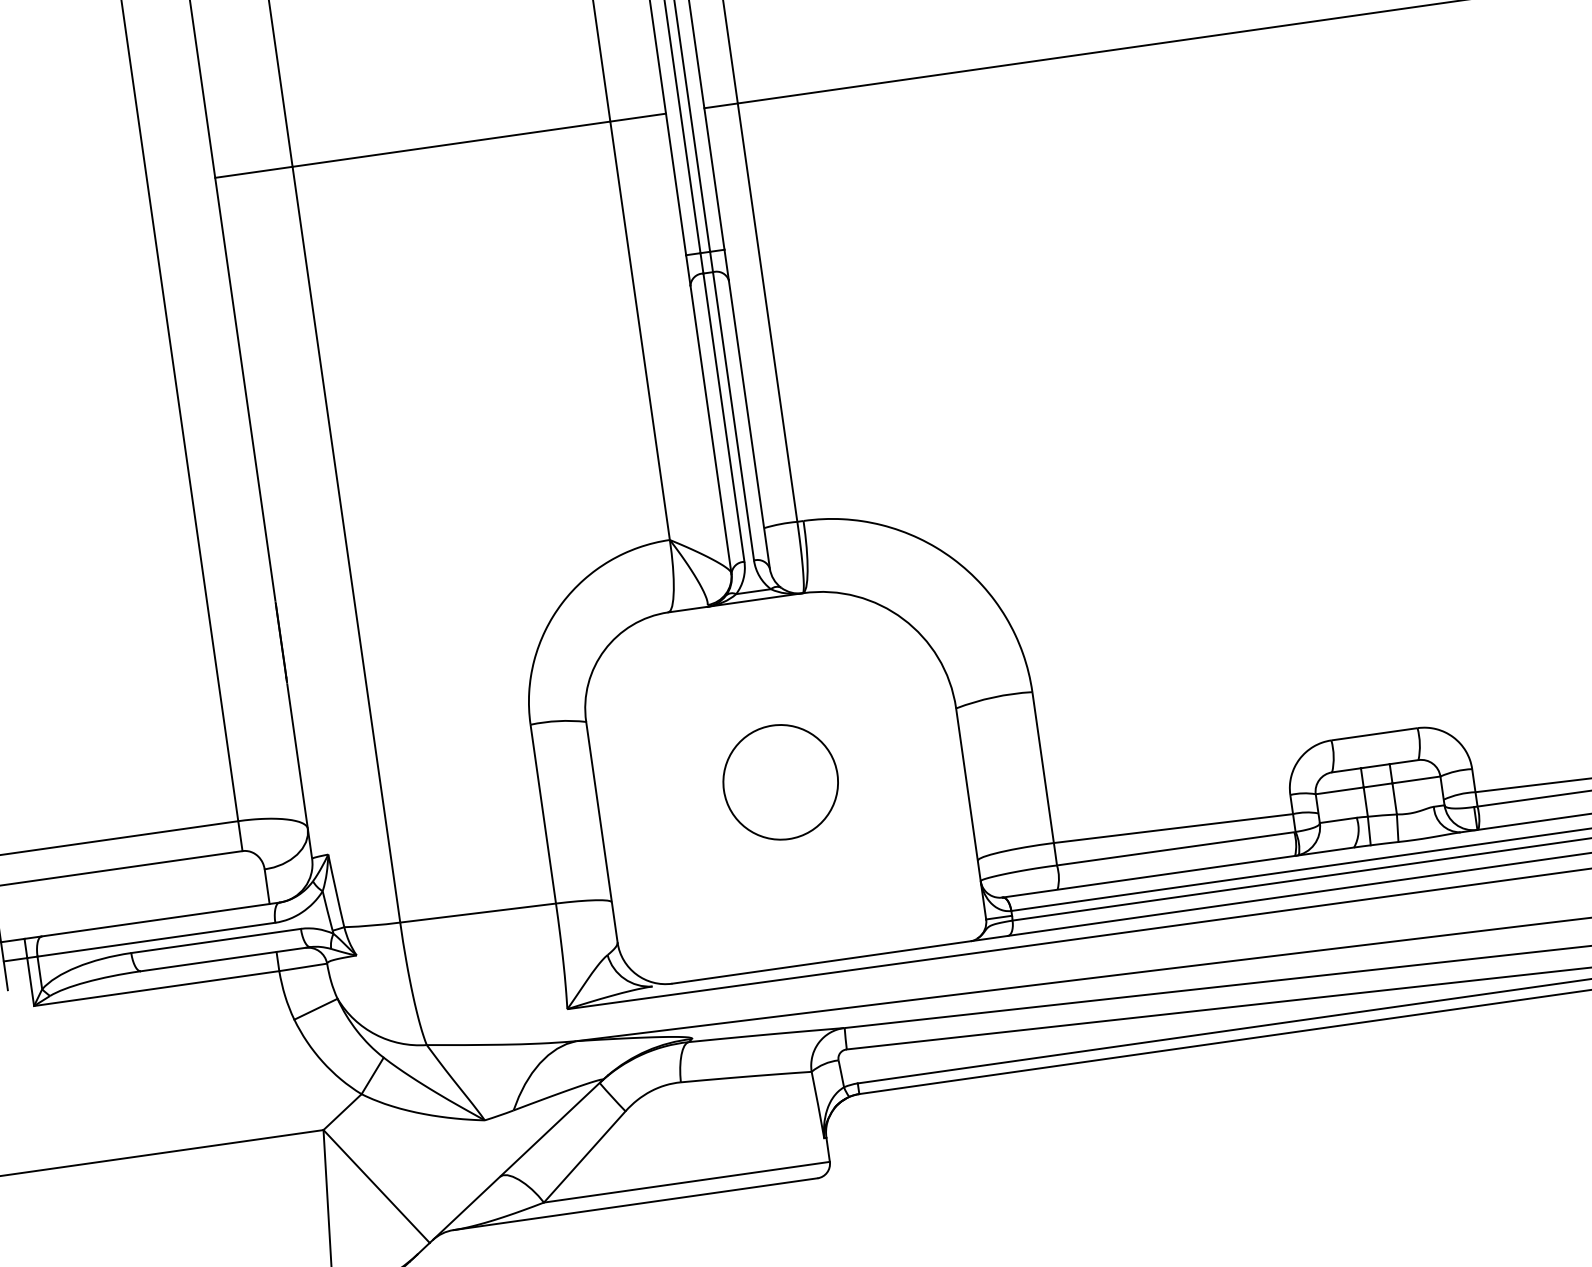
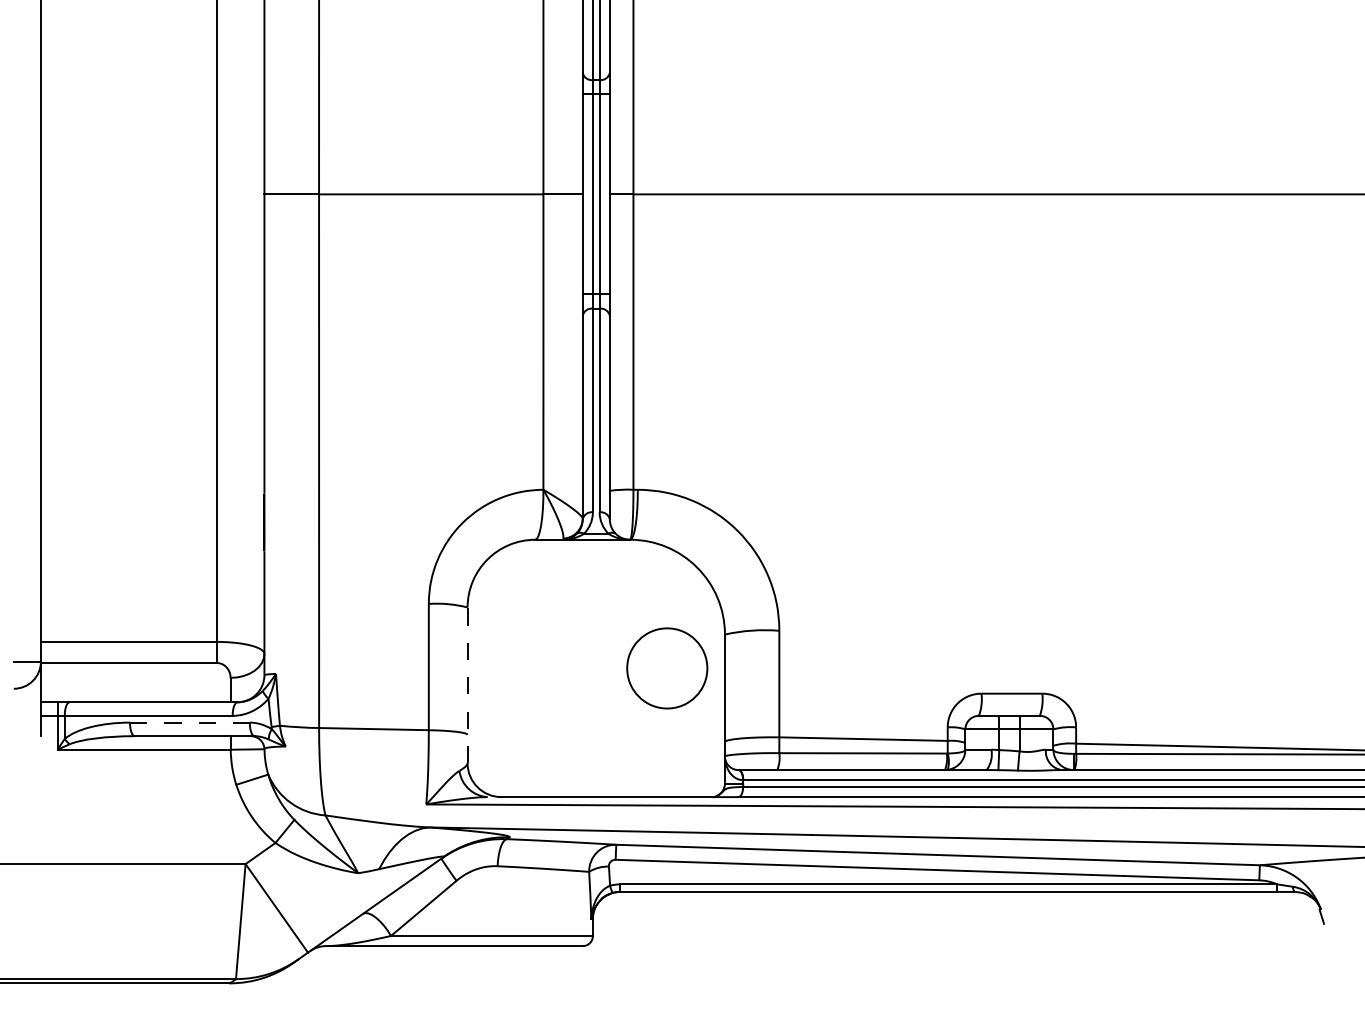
circle: (781, 782) -> (667, 668), moved
line: (601, 832) -> (467, 685), solid -> dashed
line: (215, 940) -> (189, 722), solid -> dashed

